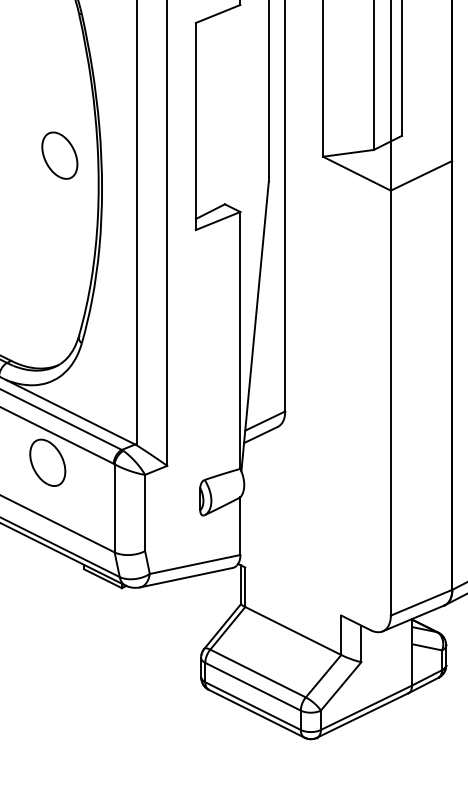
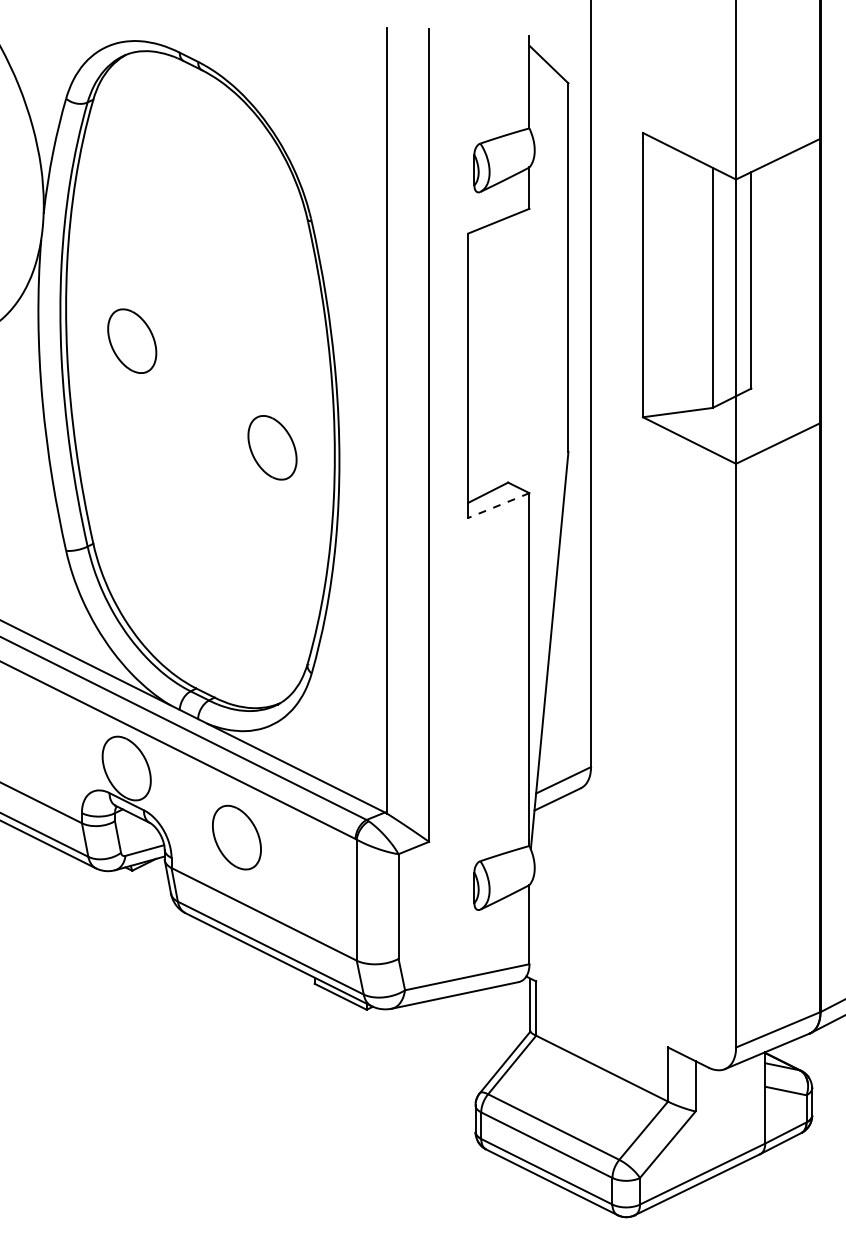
part: (59, 155) -> (272, 447), moved
line: (217, 220) -> (498, 505), solid -> dashed
part: (47, 462) -> (236, 837), moved

